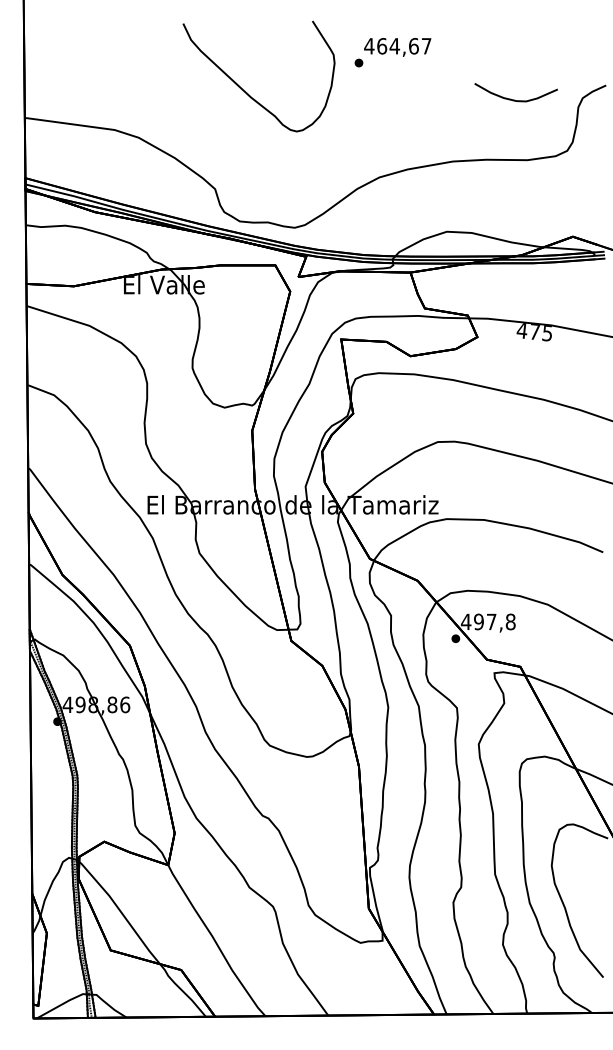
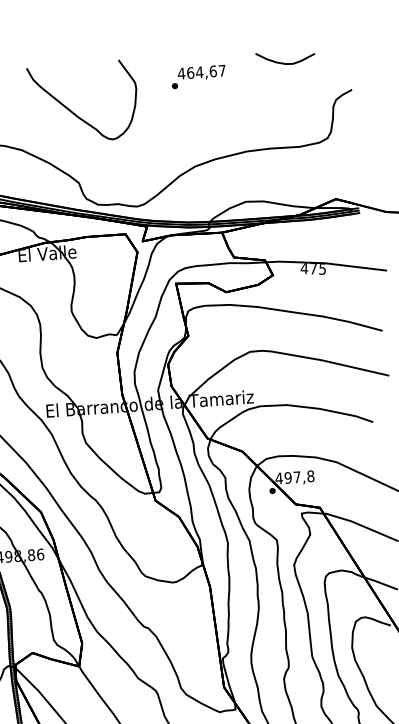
curve: (246, 91) -> (75, 113), moved
curve: (514, 99) -> (284, 63), moved

